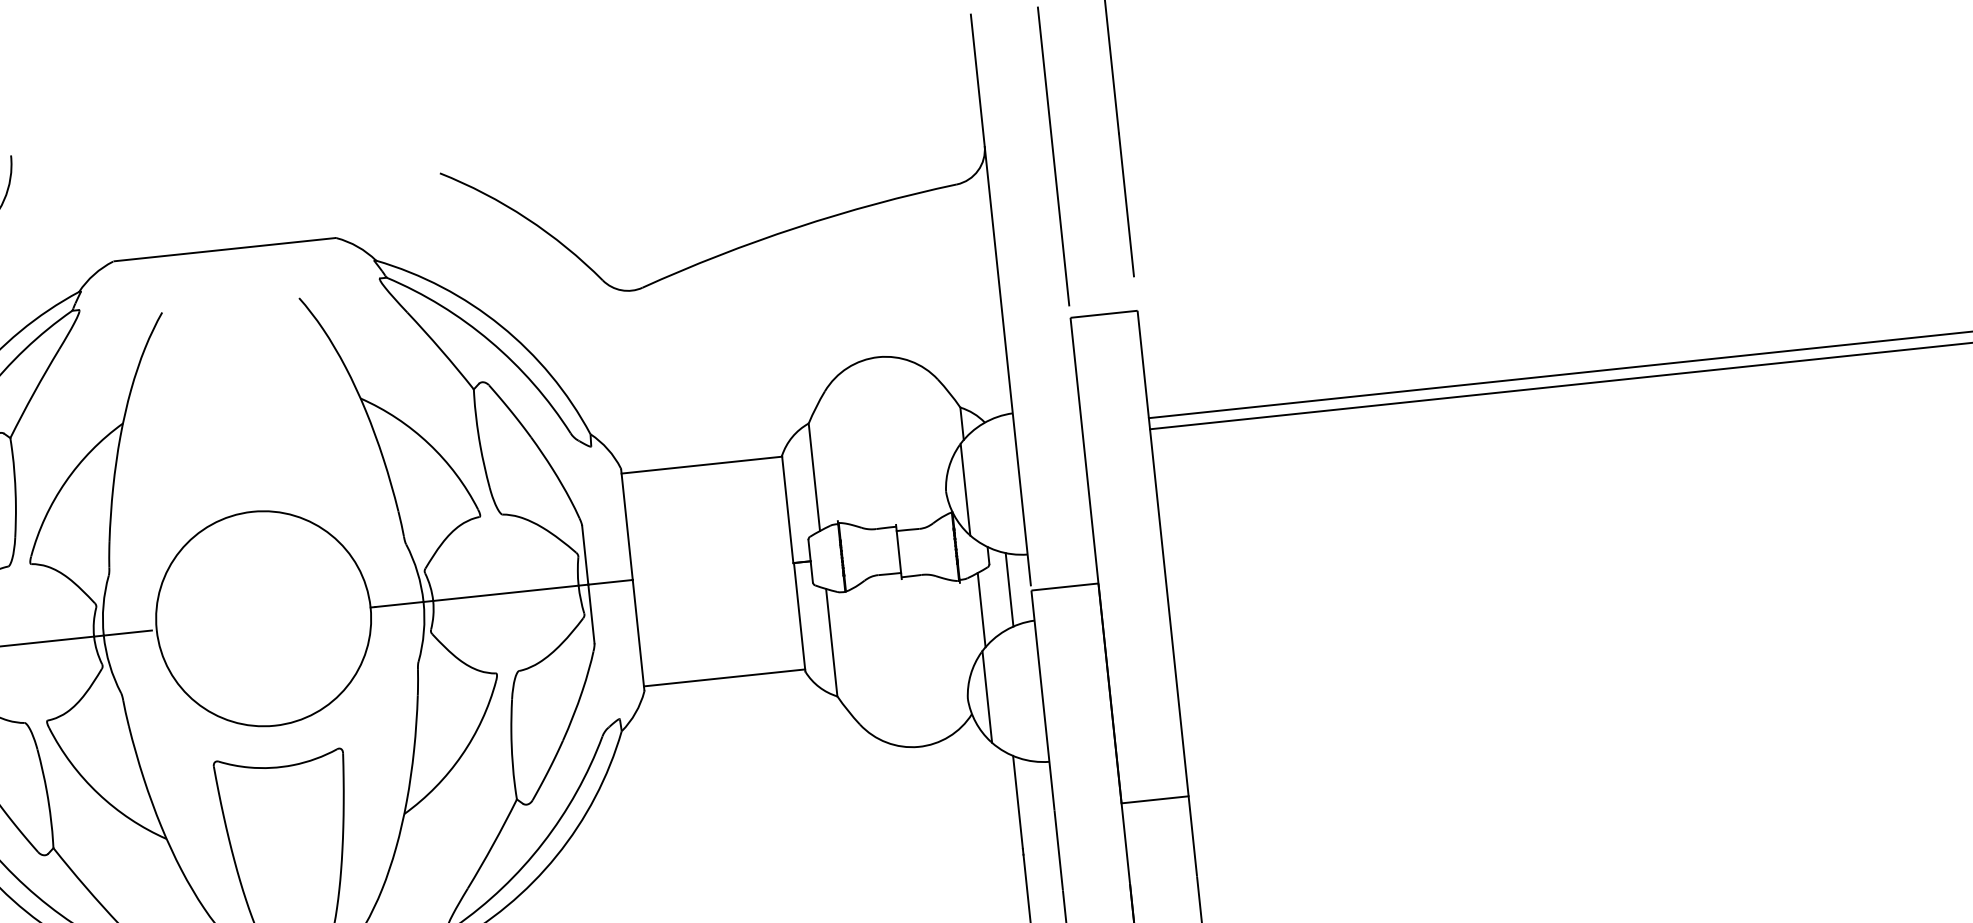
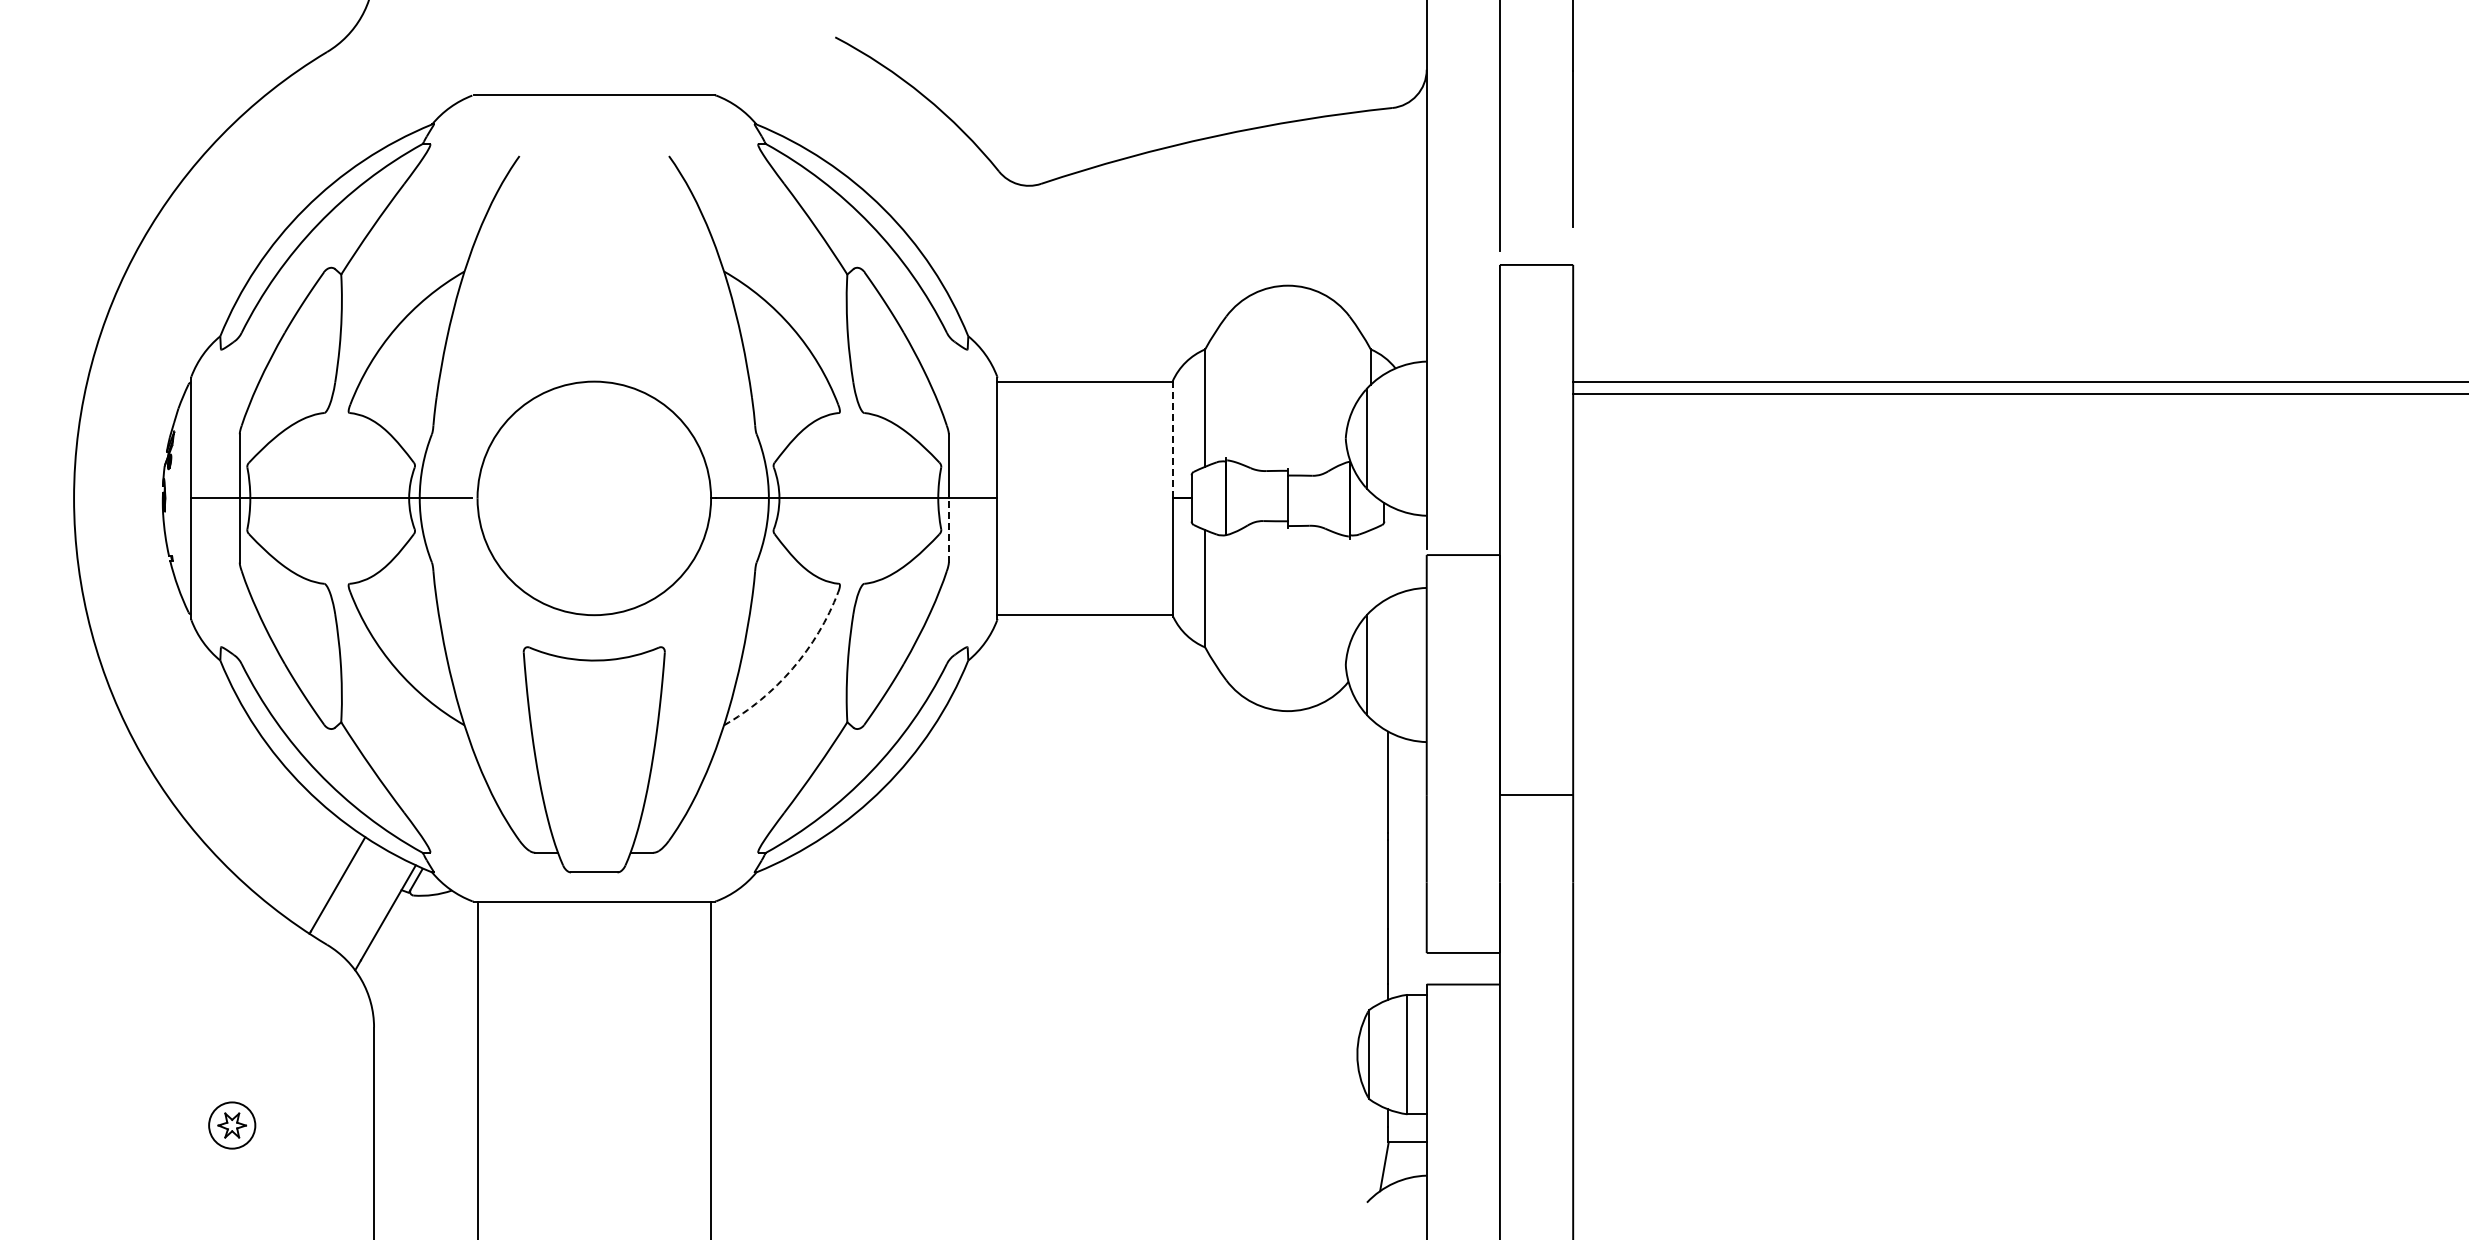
line: (787, 509) -> (1172, 439), solid -> dashed
line: (1009, 589) -> (1403, 551), removed
line: (981, 610) -> (1370, 570), removed
line: (591, 613) -> (948, 529), solid -> dashed
arc: (461, 755) -> (792, 668), solid -> dashed

